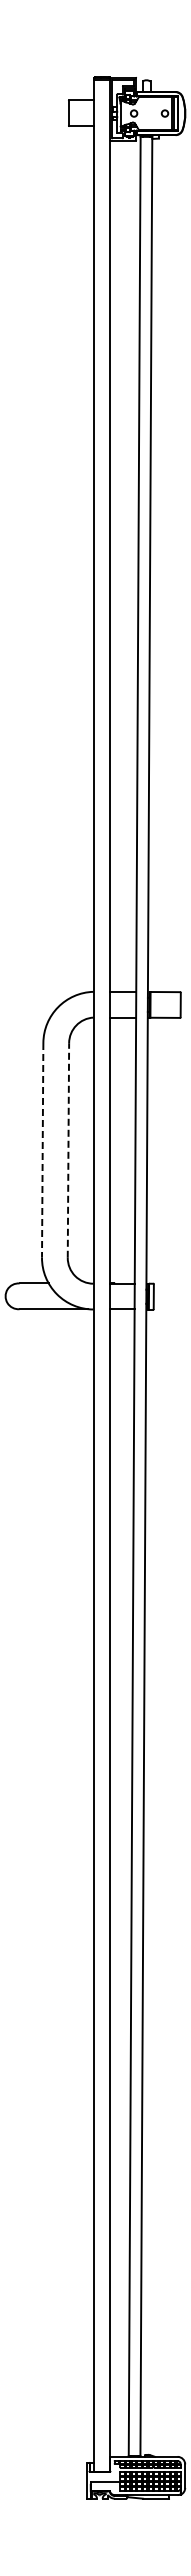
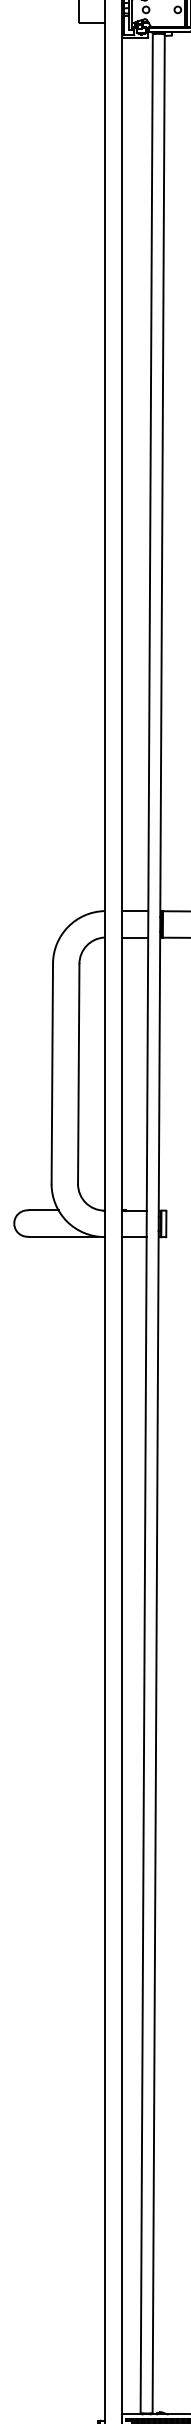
line: (68, 1149) -> (78, 1072), dashed -> solid
line: (42, 1150) -> (52, 1073), dashed -> solid

